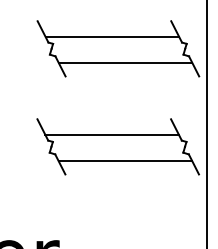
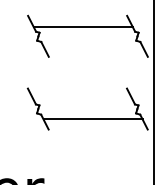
line: (125, 62) -> (93, 46), removed
line: (111, 134) -> (82, 99), removed

